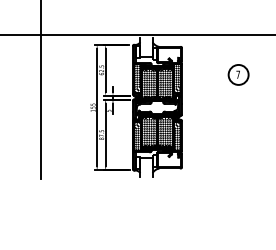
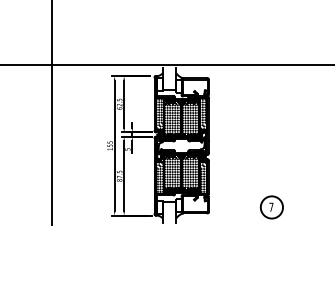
part: (238, 74) -> (271, 207), moved

